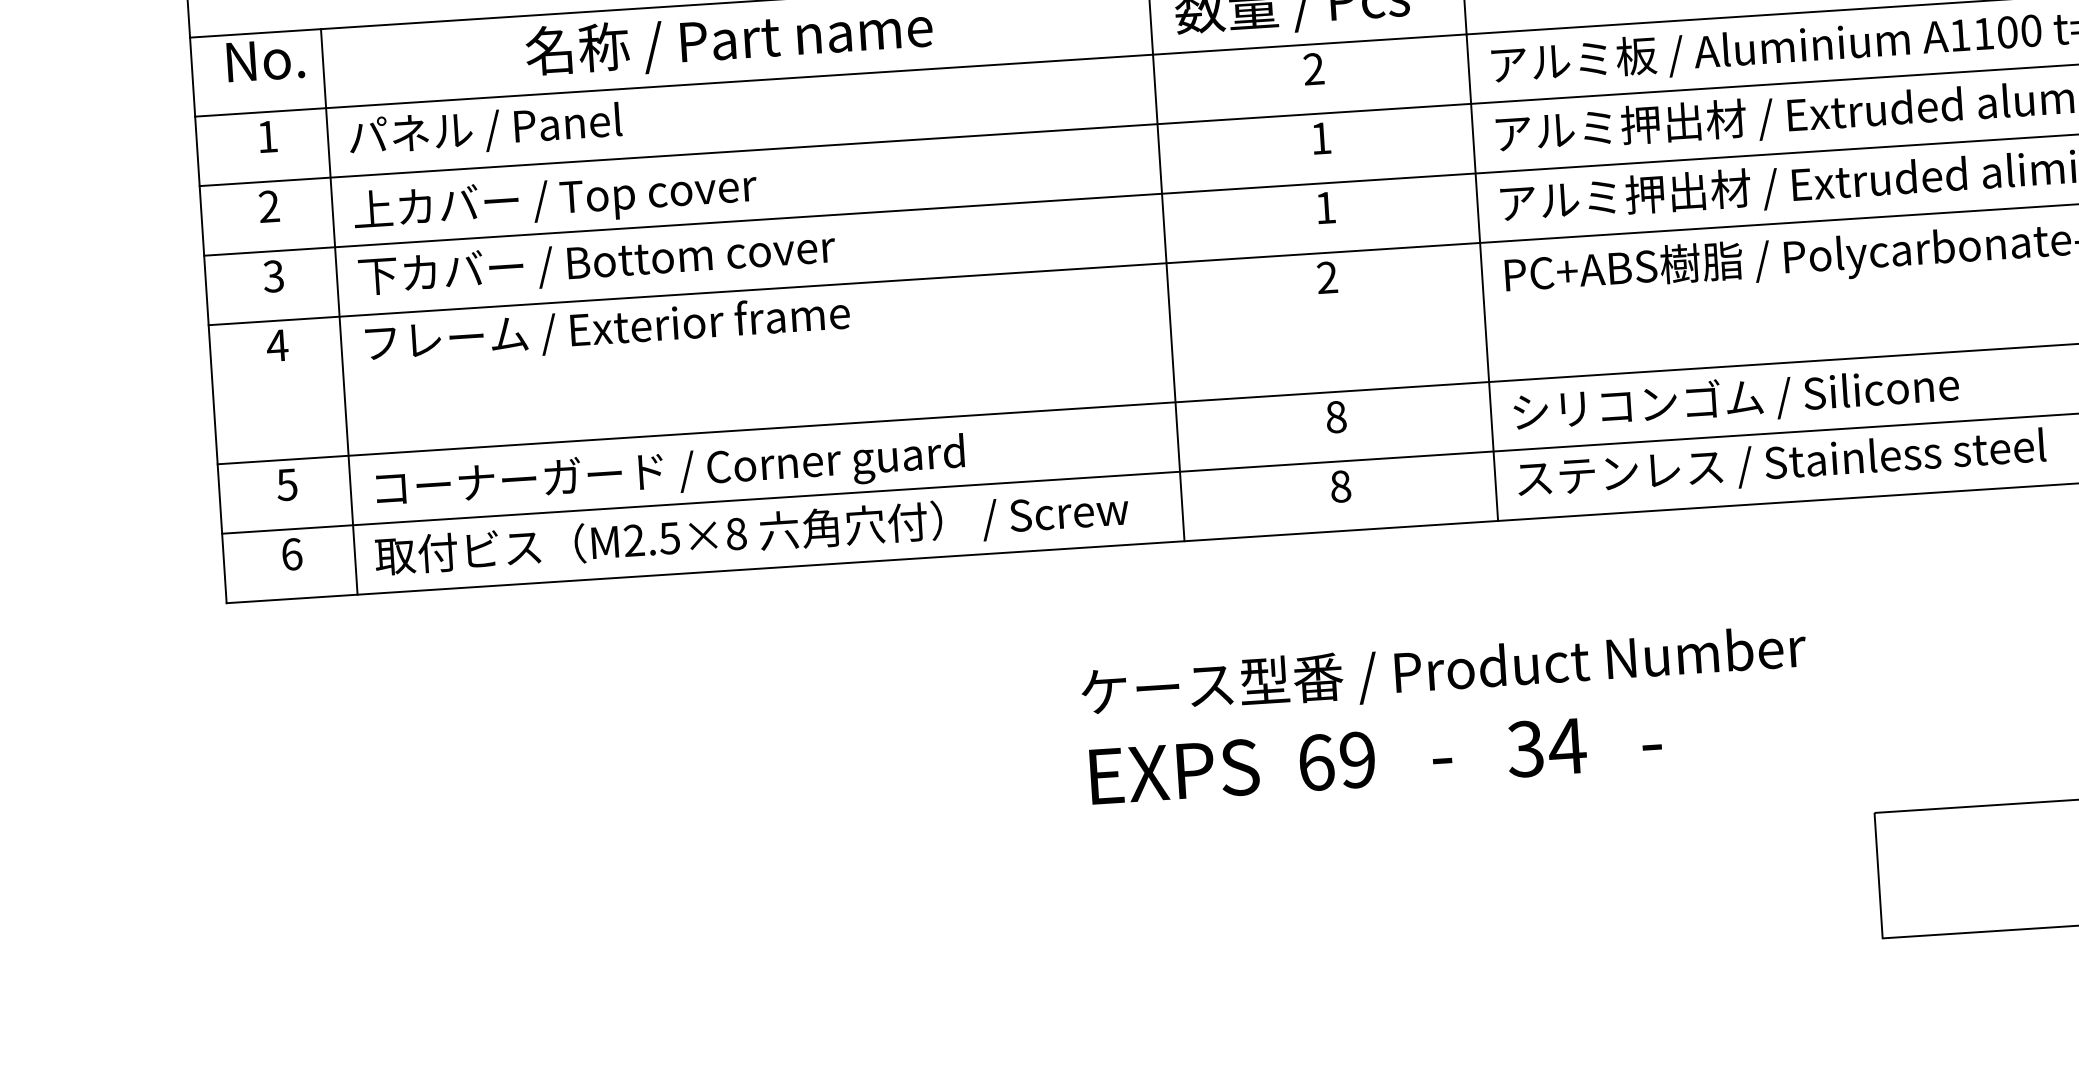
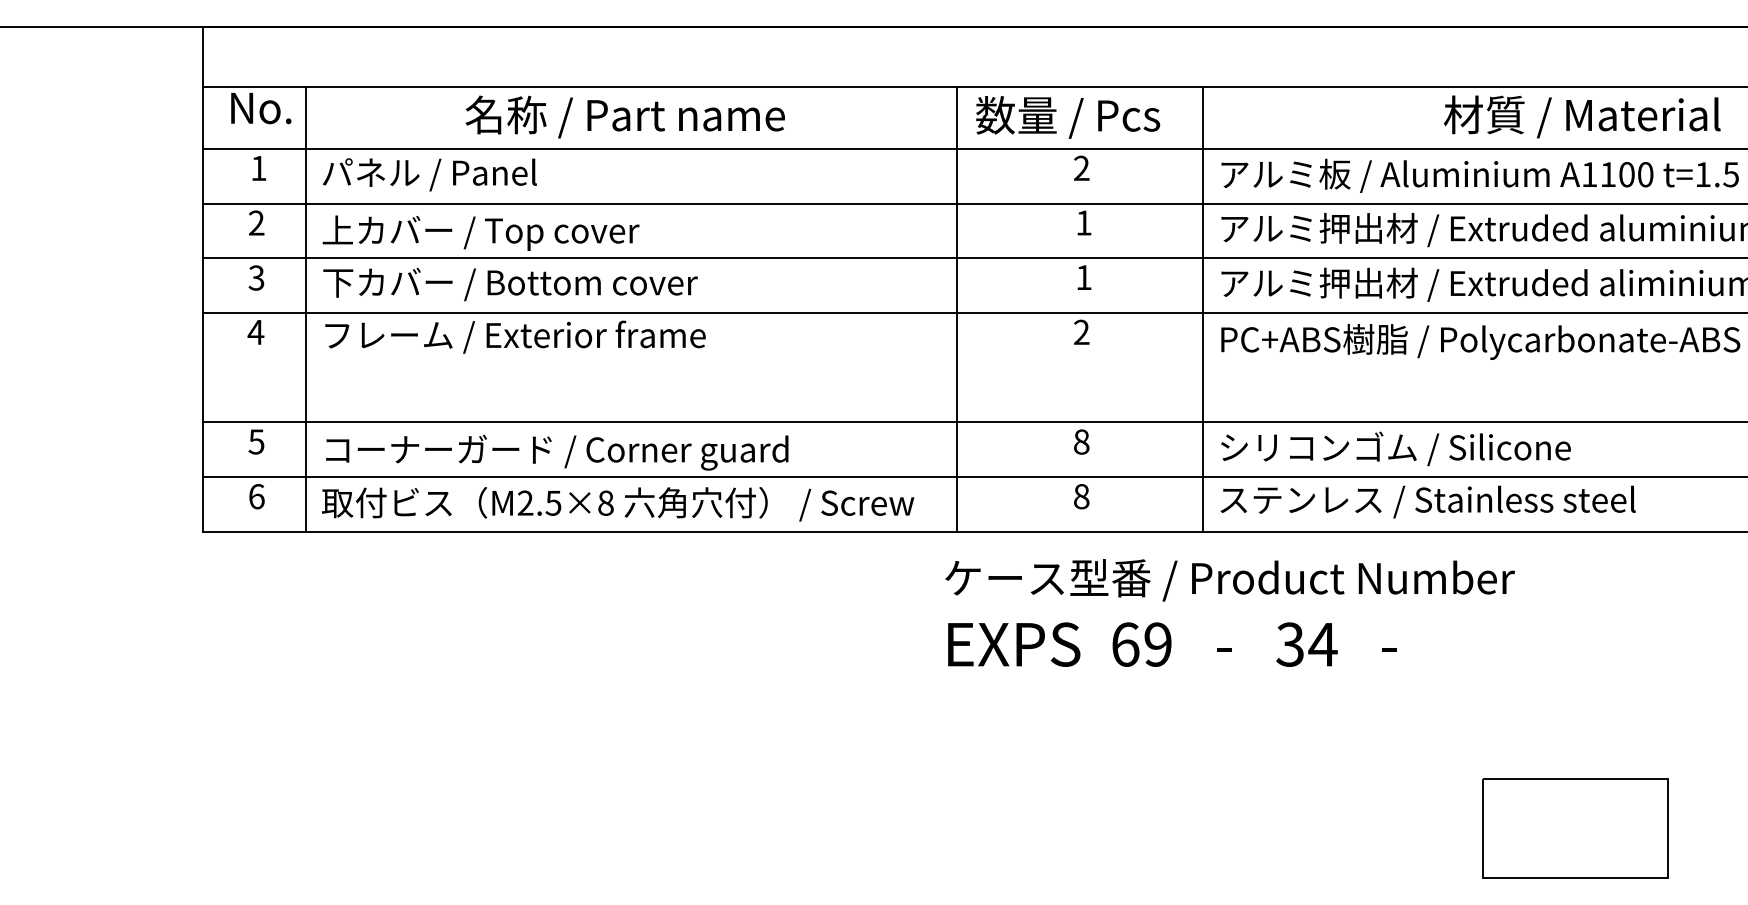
text: (1445, 713) -> (1229, 612), moved

